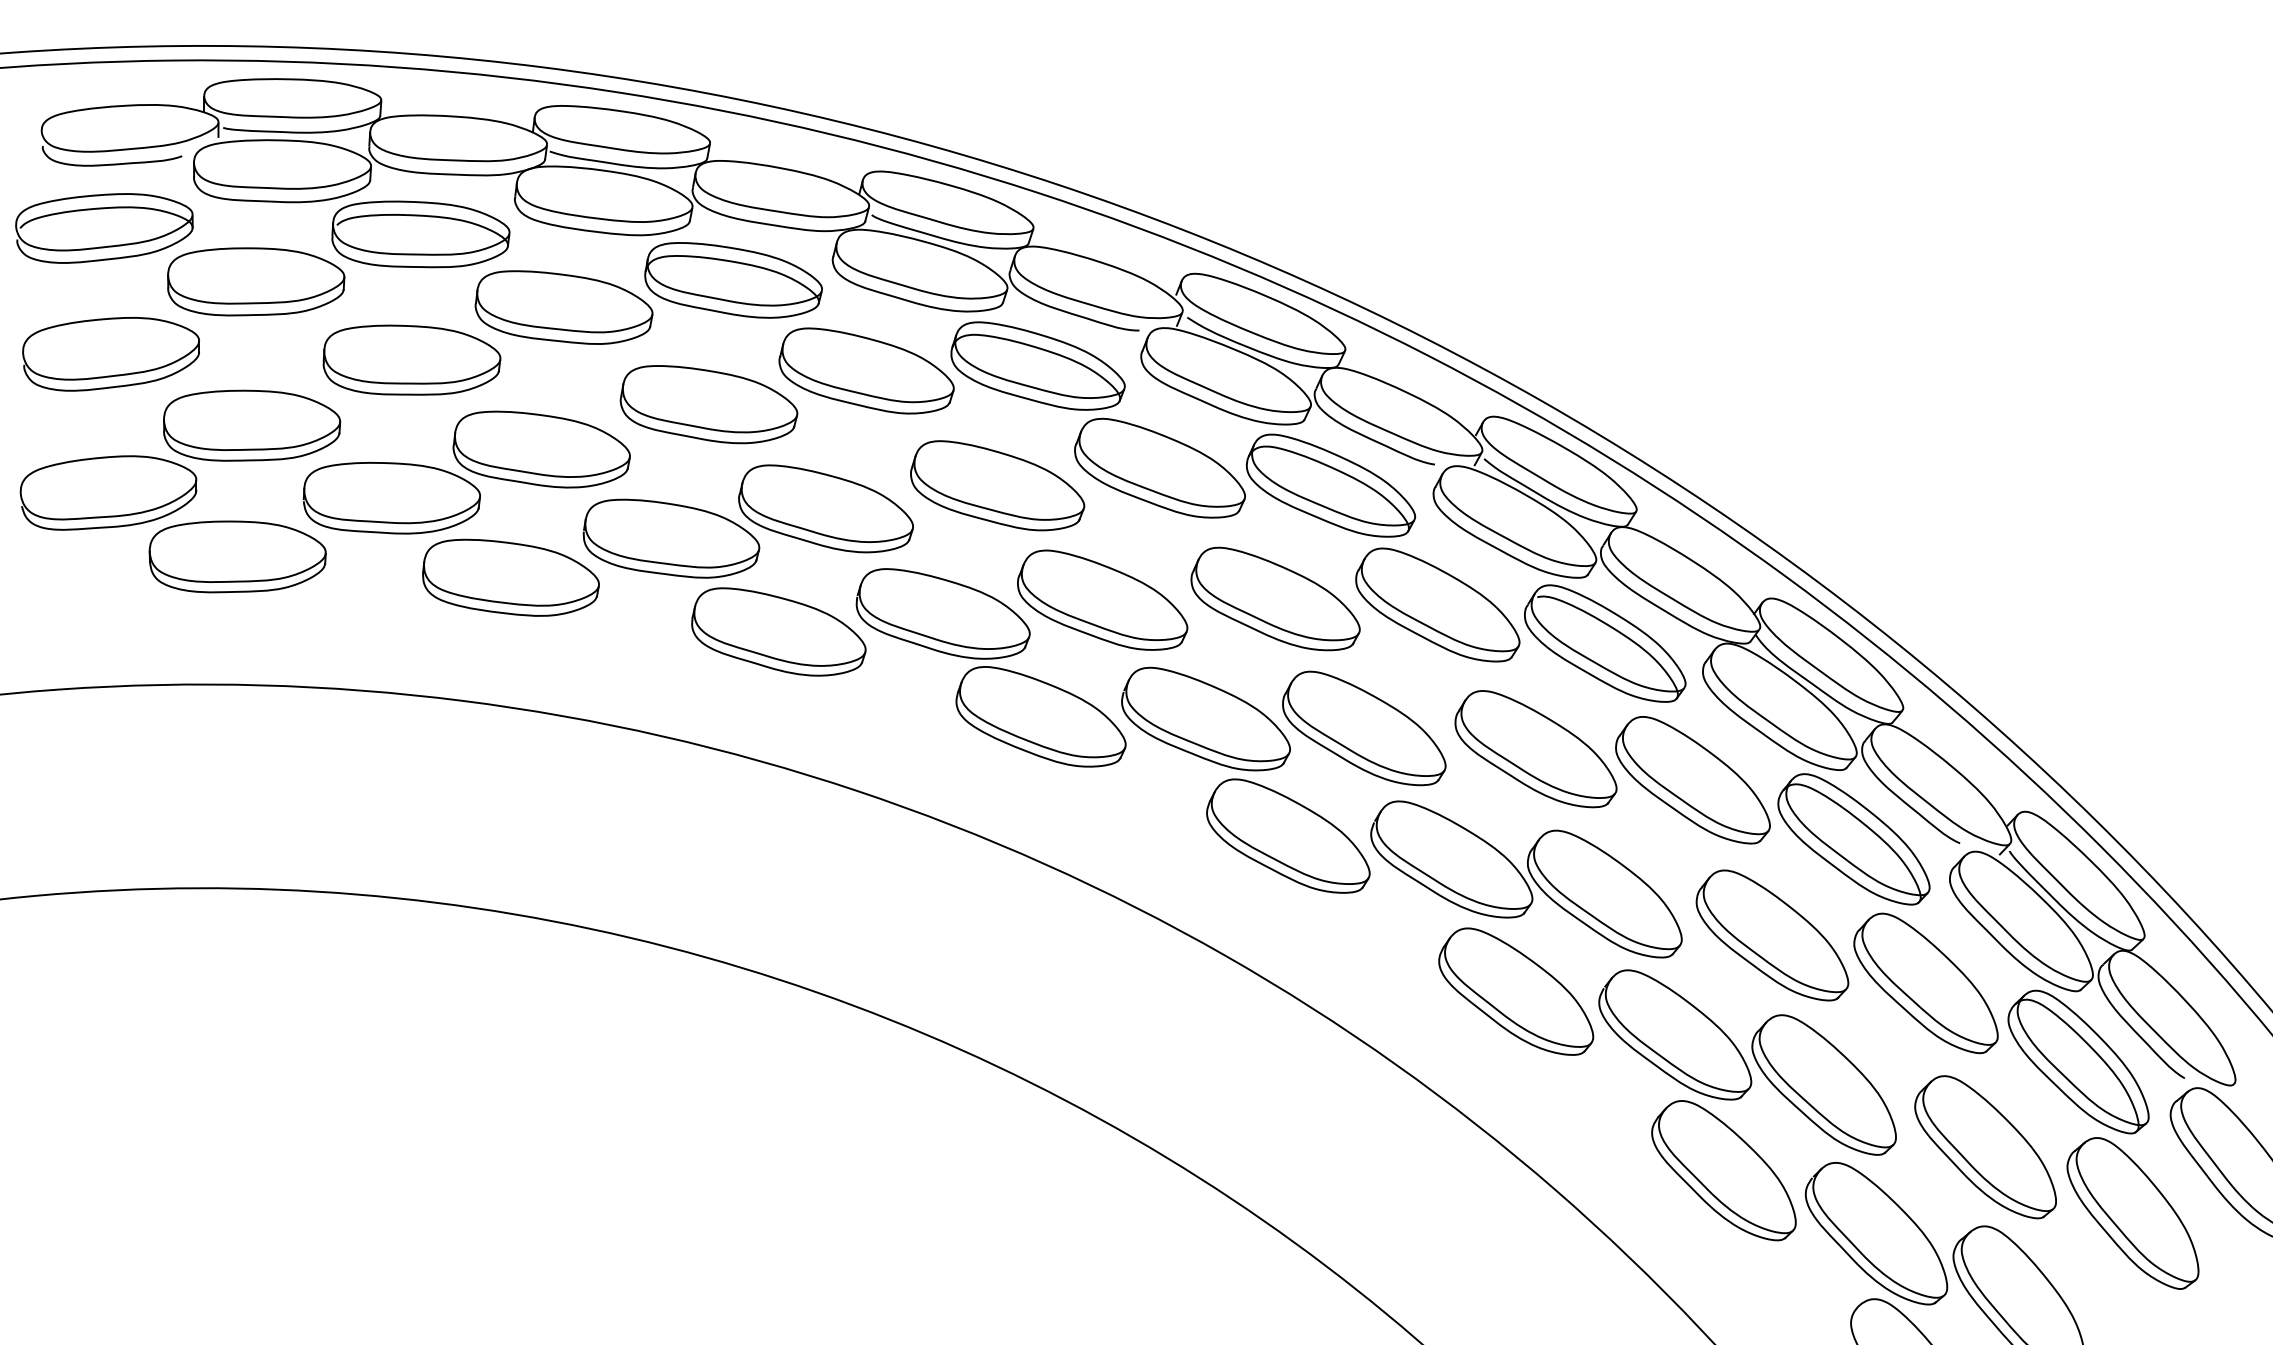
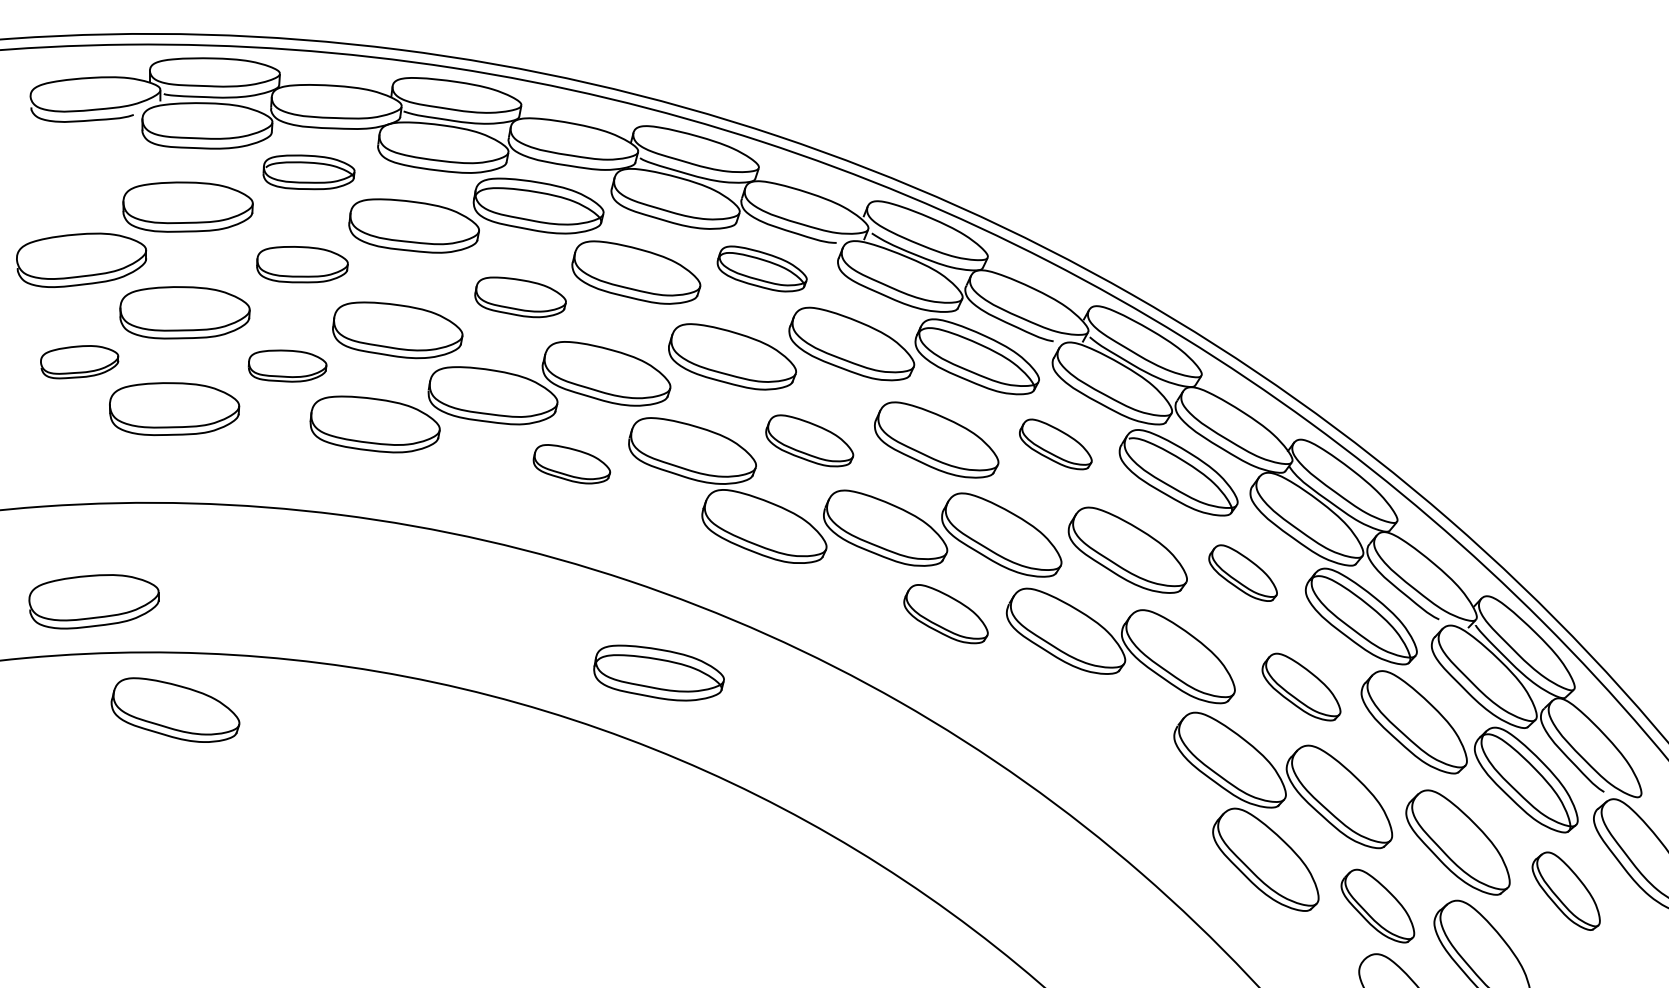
part: (104, 228) -> (76, 167), removed
part: (420, 234) -> (308, 172), size x0.7
part: (411, 359) -> (302, 264), size x0.7
part: (1037, 365) -> (761, 268), size x0.7
part: (708, 404) -> (520, 297), size x0.7
part: (108, 492) -> (79, 361), size x0.6
part: (391, 498) -> (287, 366), size x0.6
part: (1102, 599) -> (809, 440), size x0.7
part: (1437, 604) -> (1055, 444), size x0.6
part: (778, 631) -> (571, 463), size x0.6
part: (1692, 780) -> (1242, 573), size x0.6
part: (127, 819) -> (93, 601), added
part: (1288, 835) -> (946, 613), size x0.7
part: (897, 916) -> (659, 673), added
part: (1772, 935) -> (1301, 687), size x0.7
part: (238, 966) -> (175, 709), added
part: (1516, 991) -> (1113, 728), removed
part: (2132, 1213) -> (1565, 891), size x0.7
part: (1876, 1233) -> (1377, 905), size x0.7

